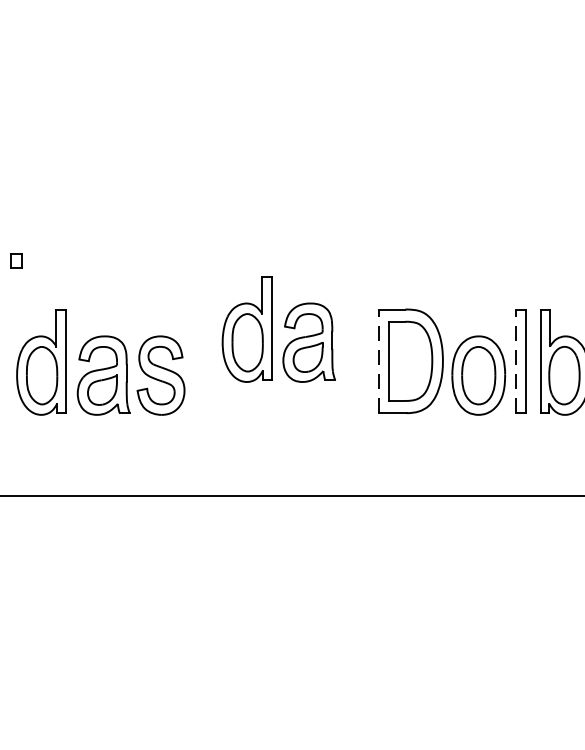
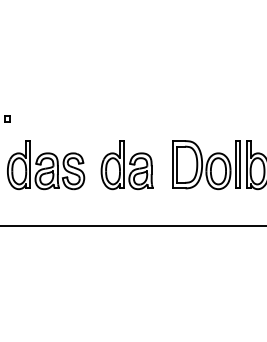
part: (277, 330) -> (126, 165), moved
line: (377, 360) -> (172, 164), dashed -> solid
line: (516, 360) -> (235, 164), dashed -> solid

